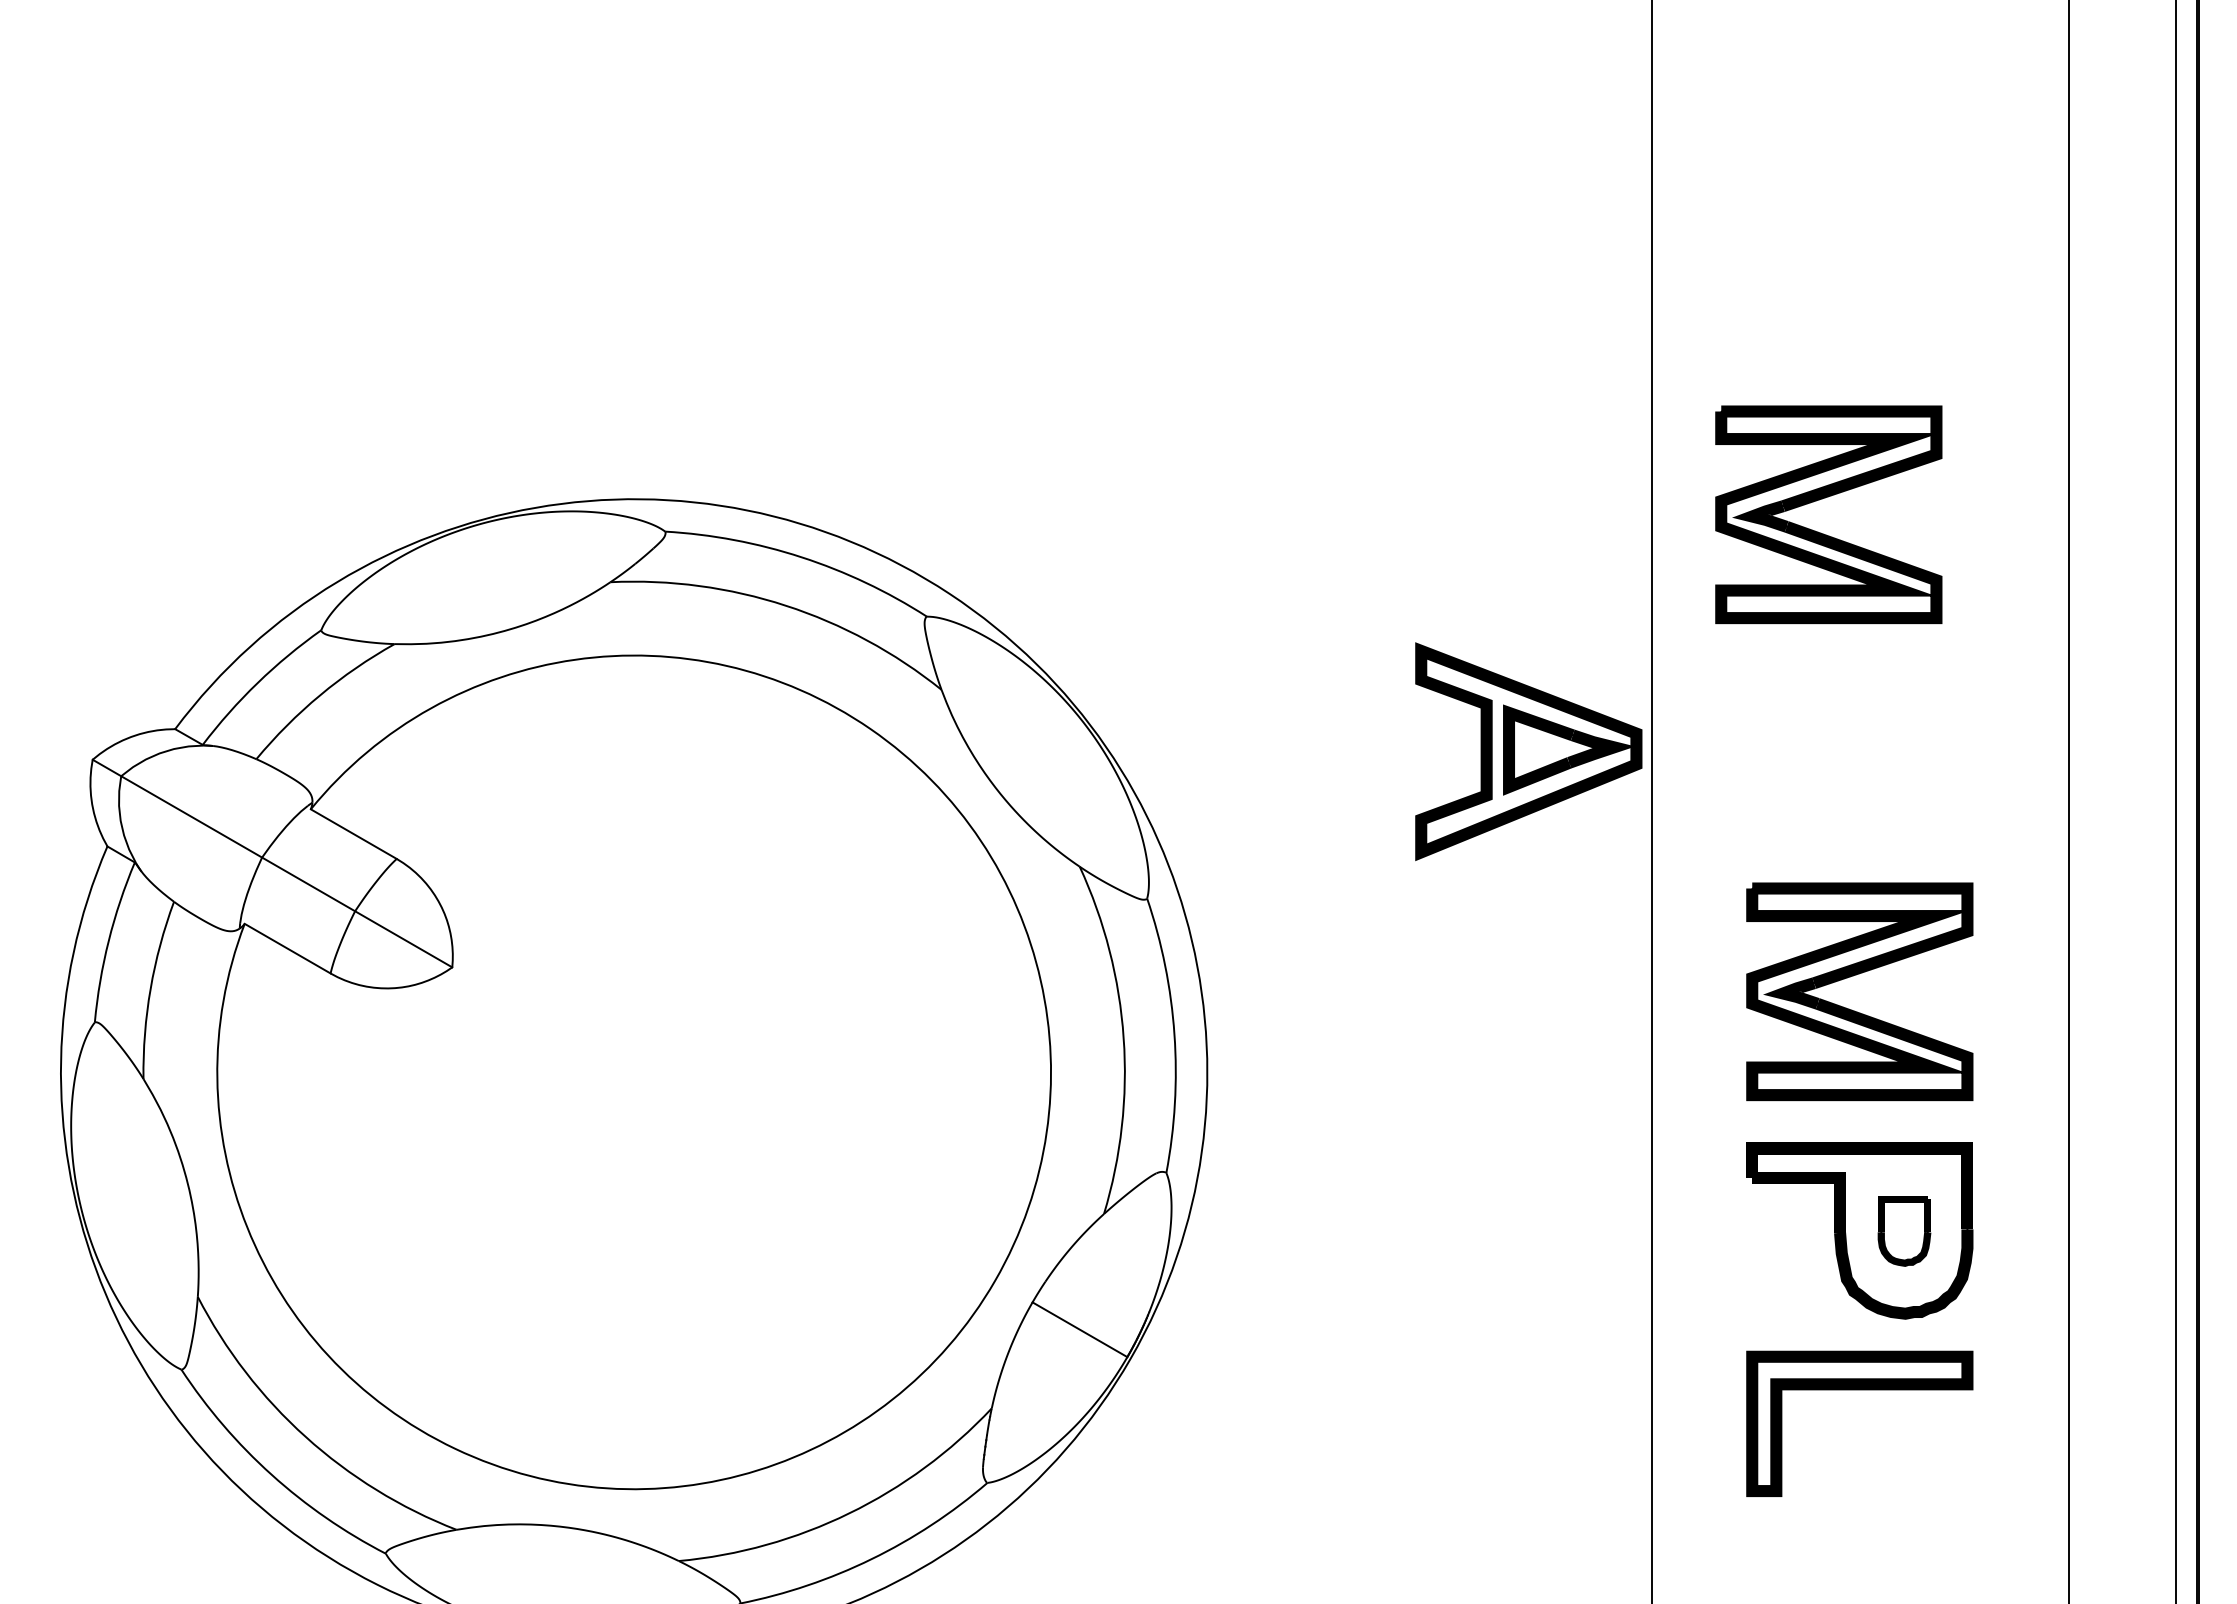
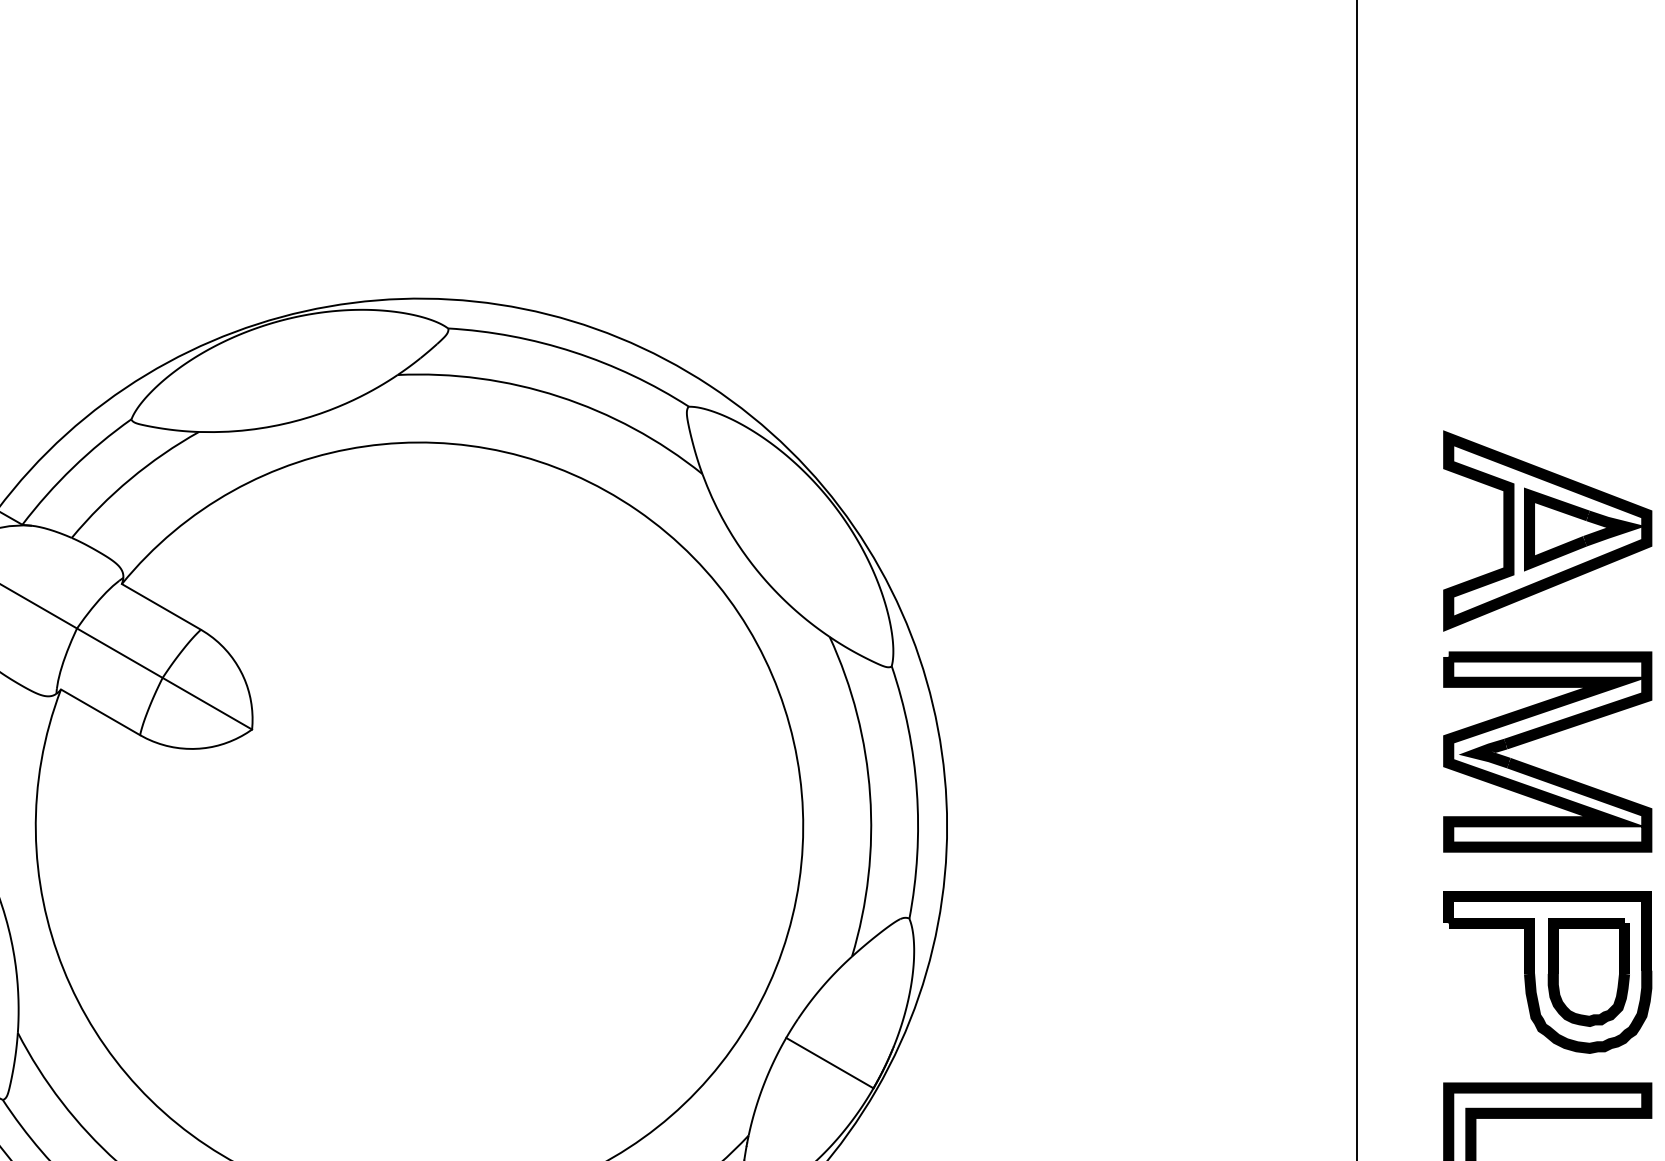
part: (1822, 499) -> (1513, 298), removed
part: (1528, 751) -> (1547, 530), moved
part: (1904, 1231) -> (1588, 972), size x1.67

